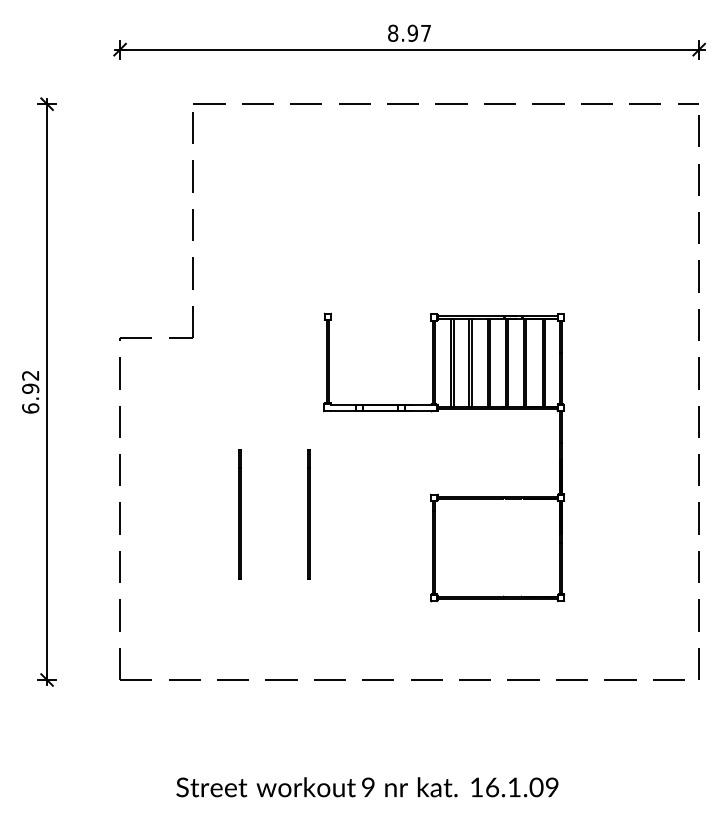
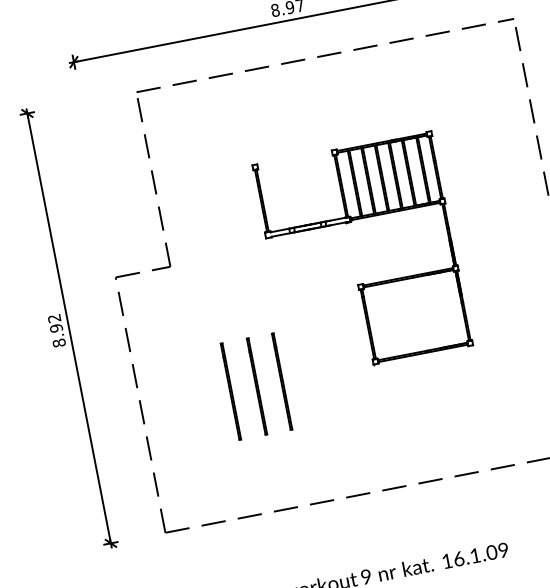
text: (30, 408) -> (59, 343), 6.92 -> 8.92
part: (437, 493) -> (362, 283), moved
line: (274, 514) -> (256, 386), added

